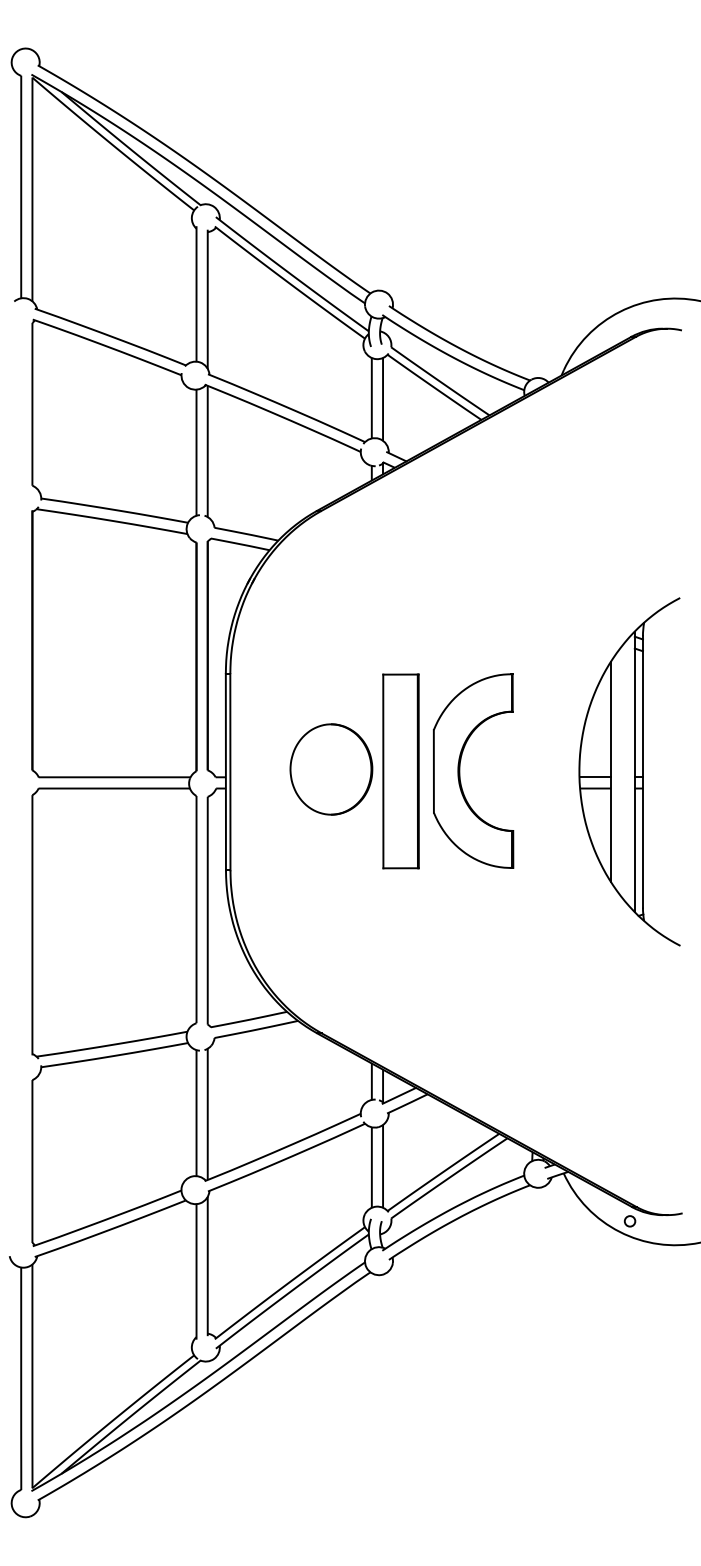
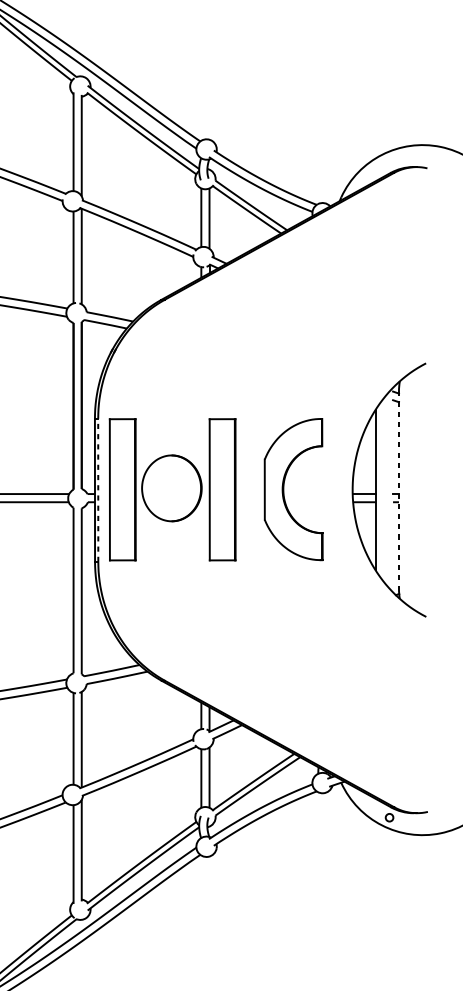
part: (460, 770) -> (284, 489), moved
line: (230, 771) -> (98, 489), solid -> dashed
part: (263, 771) -> (122, 489), added
line: (634, 771) -> (392, 489), removed
line: (642, 771) -> (398, 489), solid -> dashed

